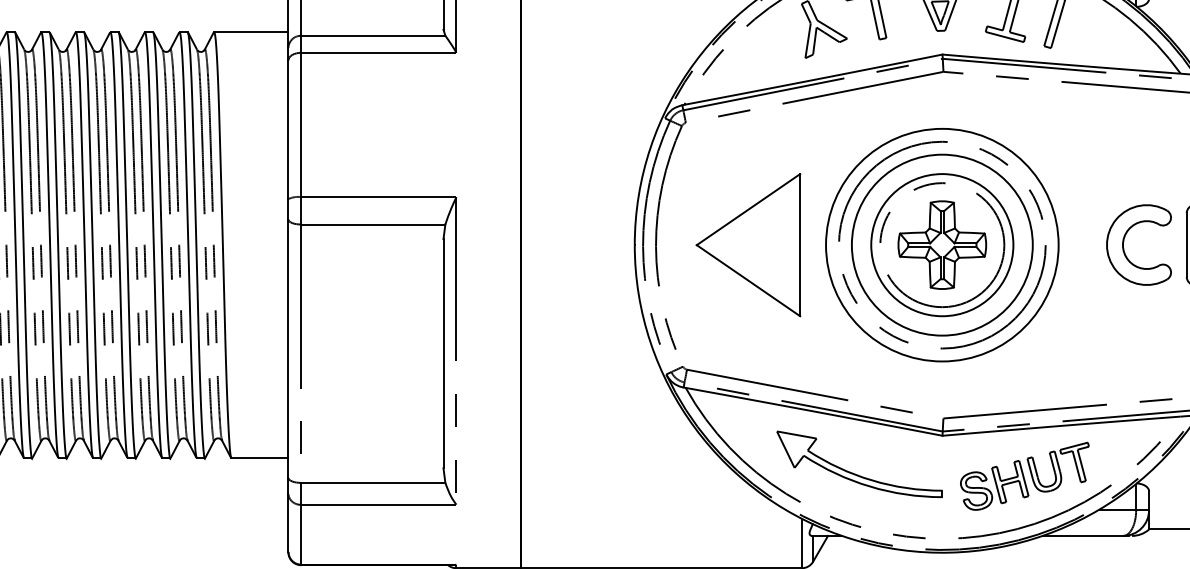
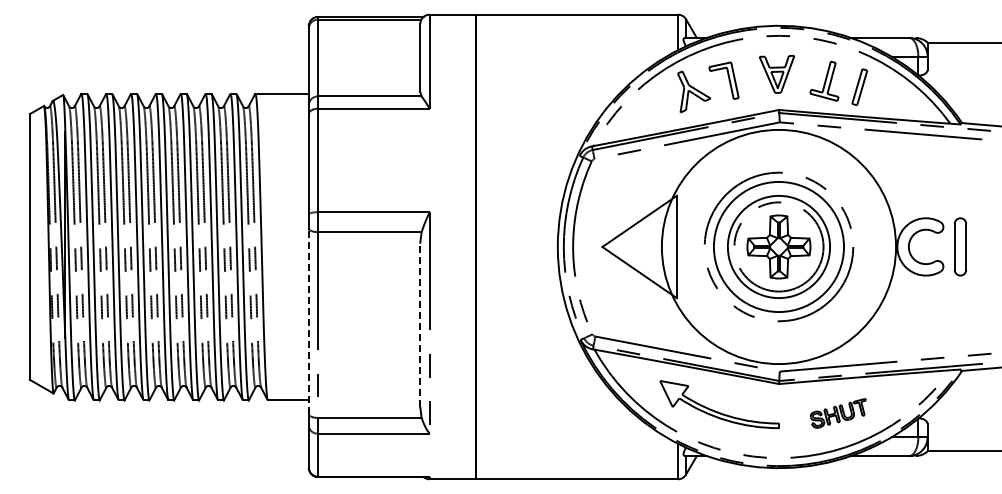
circle: (941, 244) -> (778, 246), size x1.4
line: (288, 348) -> (308, 321), solid -> dashed
line: (443, 352) -> (420, 324), solid -> dashed
part: (1025, 476) -> (838, 413), size x0.6

